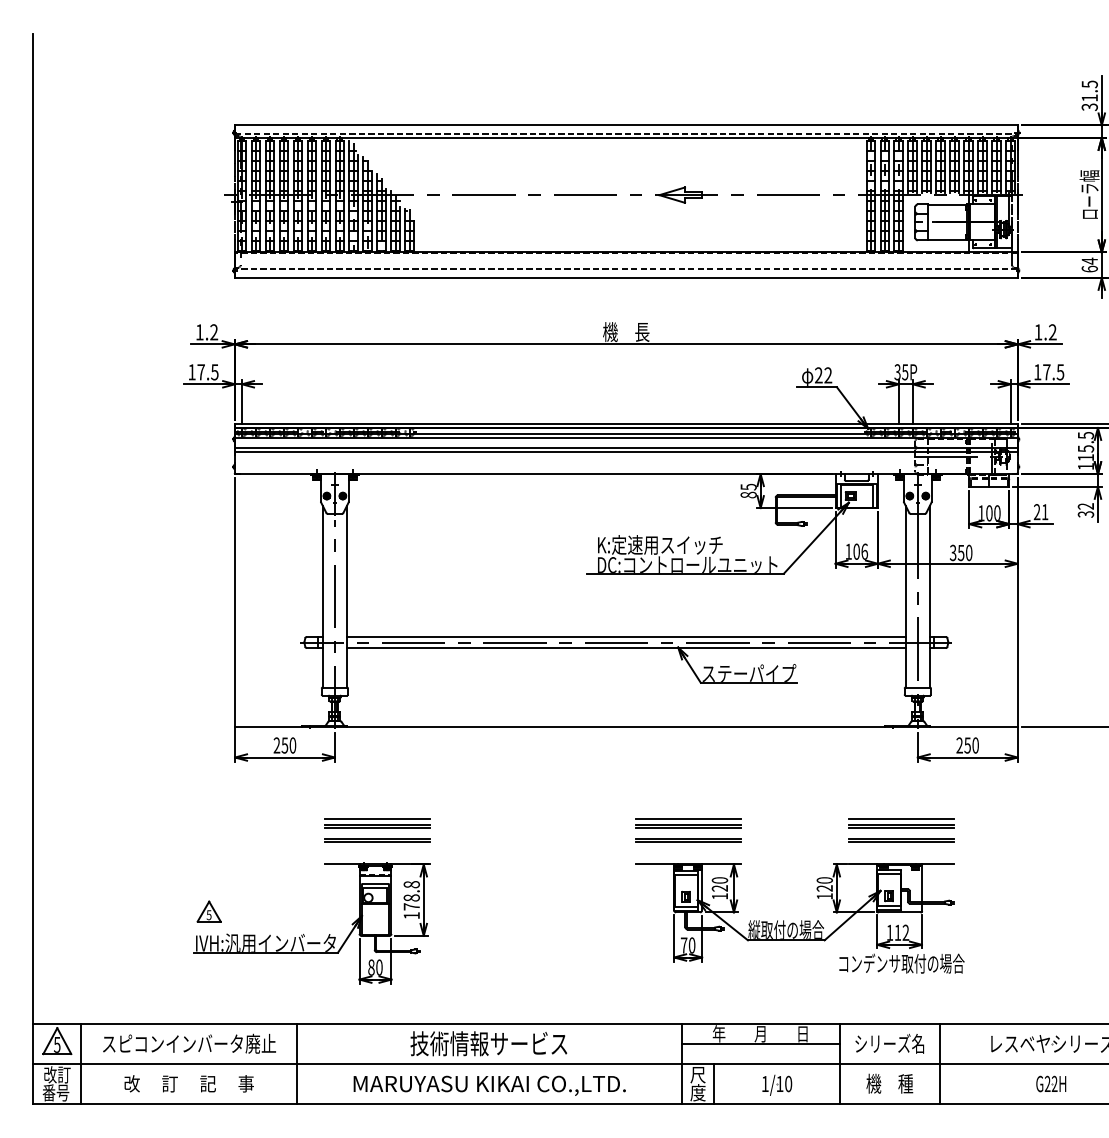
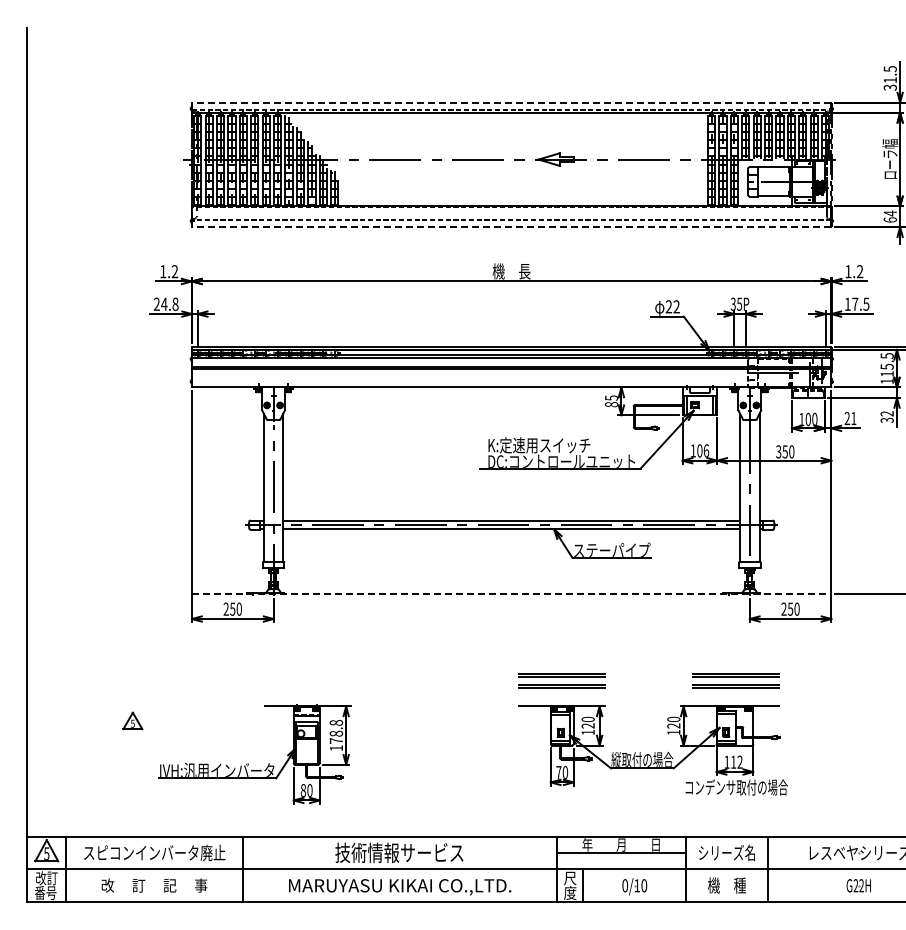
line: (626, 125) -> (511, 102), solid -> dashed
line: (626, 278) -> (511, 227), solid -> dashed
text: (202, 371) -> (165, 303), 17.5 -> 24.8
line: (626, 727) -> (511, 594), solid -> dashed
line: (688, 818) -> (562, 668), removed
line: (901, 818) -> (736, 668), removed
part: (376, 830) -> (307, 678), removed
part: (208, 911) -> (132, 720), moved
text: (765, 1083) -> (625, 885), 1/10 -> 0/10

